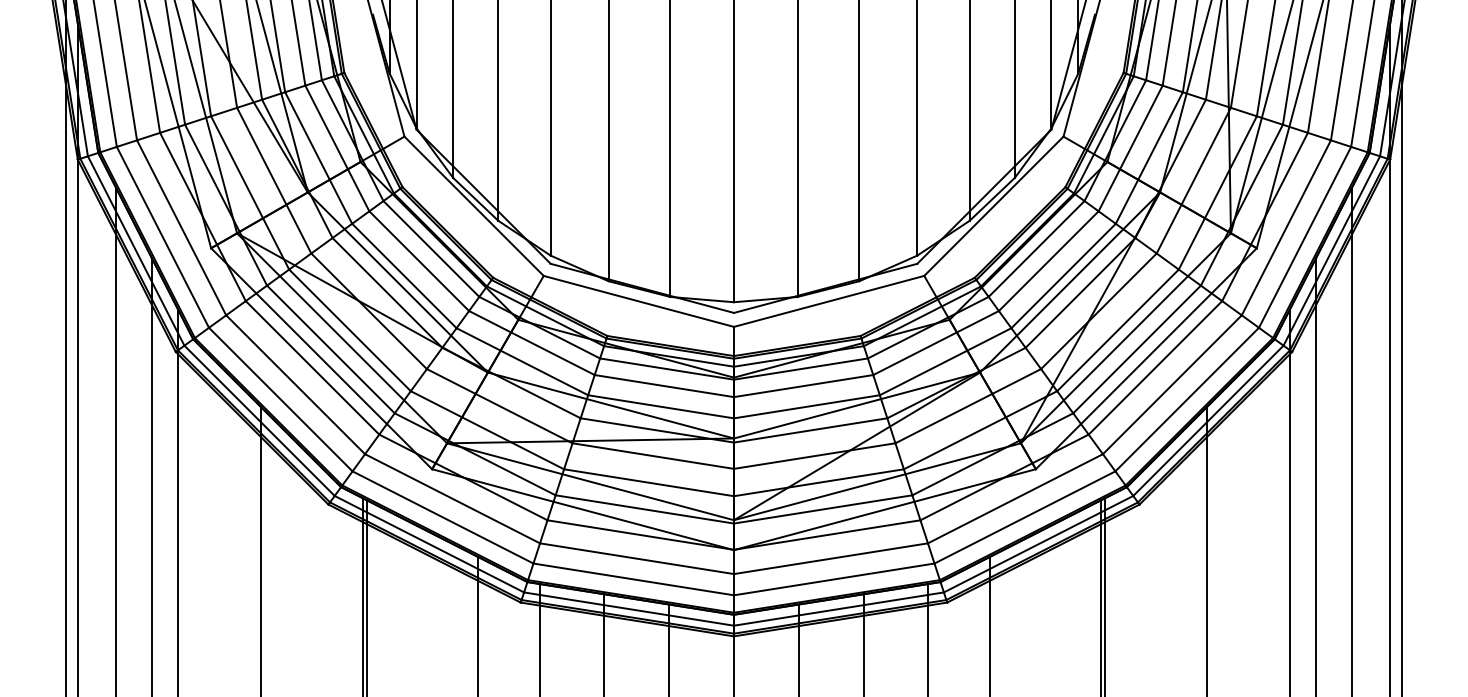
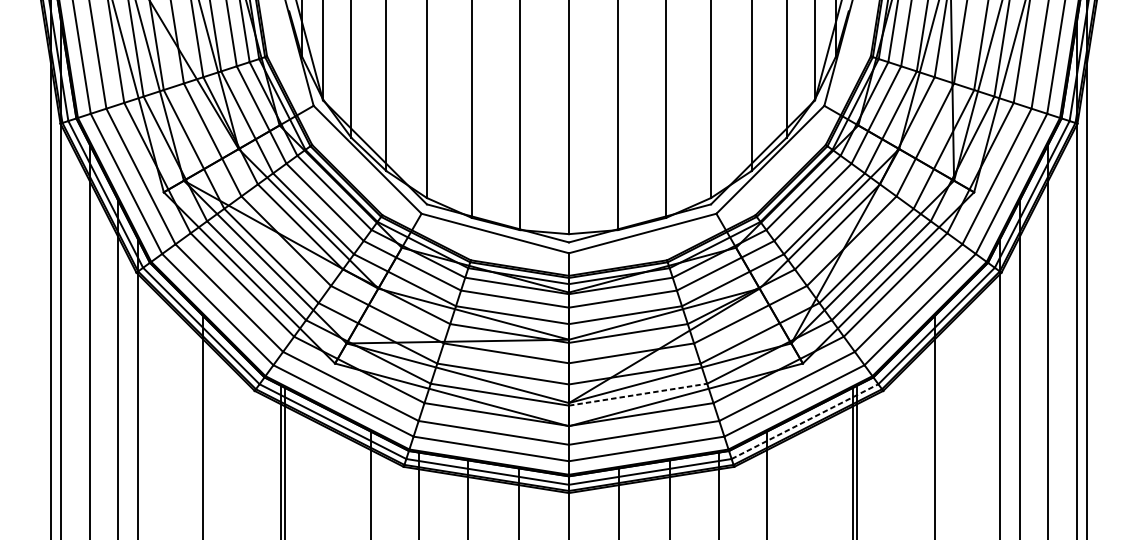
line: (823, 509) -> (638, 394), solid -> dashed
line: (1039, 543) -> (805, 421), solid -> dashed

